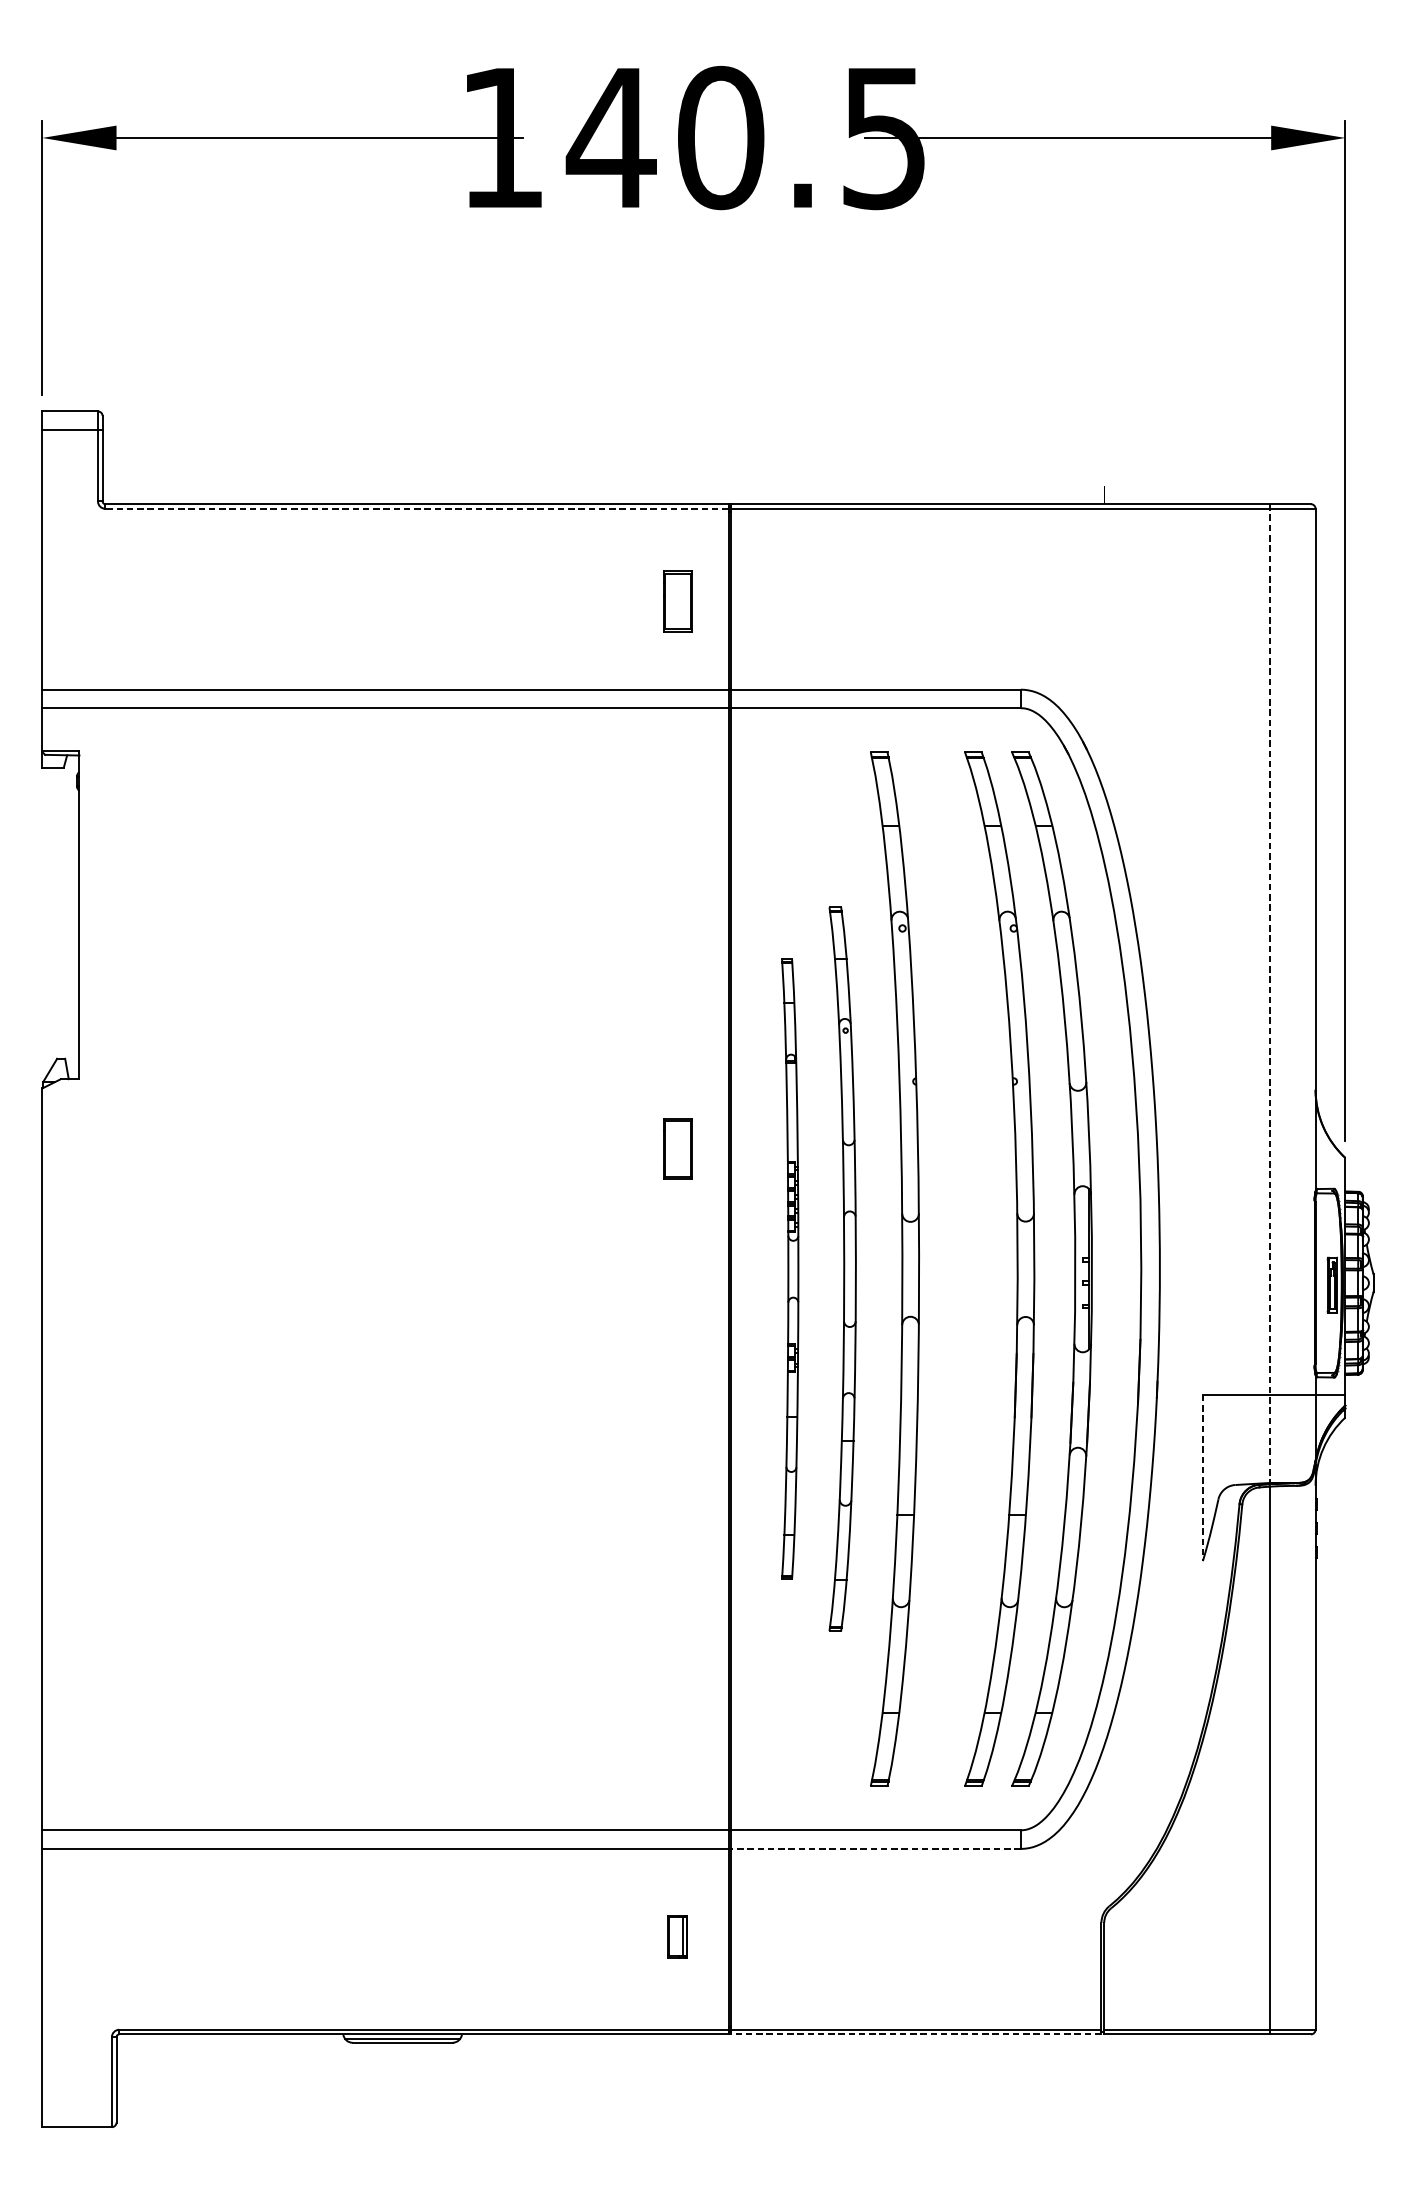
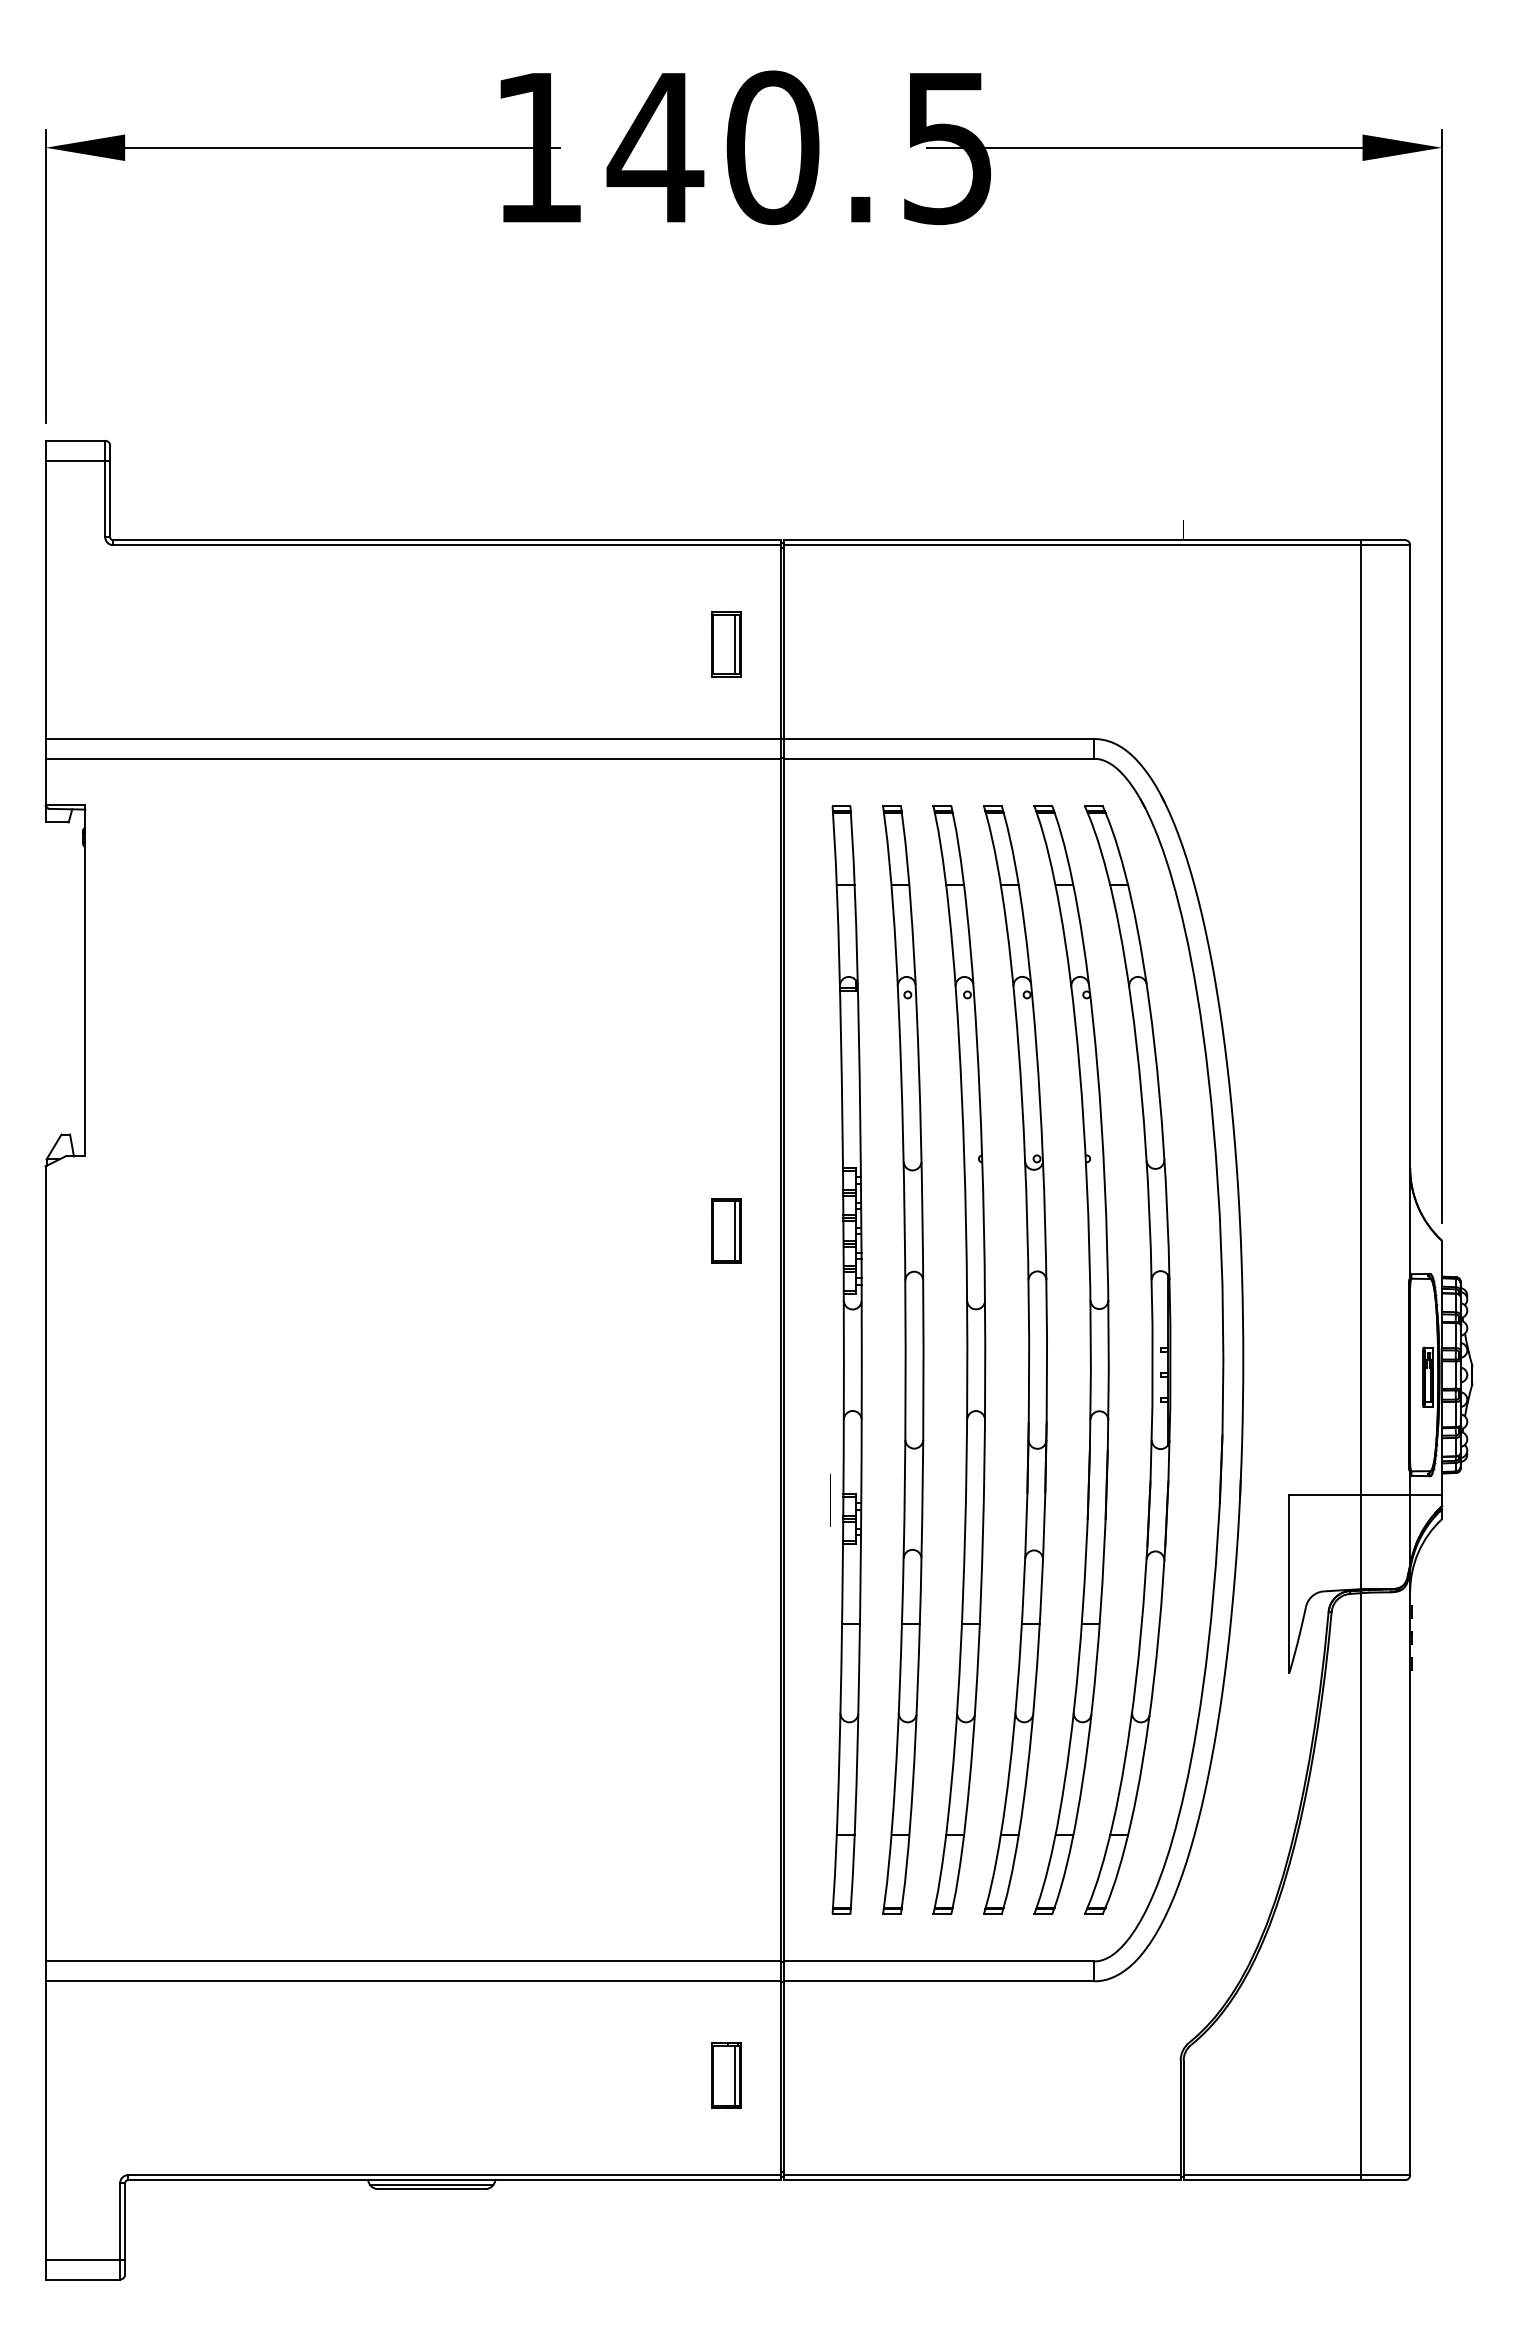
line: (417, 509) -> (447, 545), dashed -> solid
line: (686, 601) -> (735, 644), added
line: (1270, 994) -> (1361, 1065), dashed -> solid
line: (686, 1148) -> (735, 1230), added
part: (789, 1268) -> (846, 1359), size x1.67
part: (842, 1268) -> (903, 1359), size x1.43
part: (959, 1268) -> (1028, 1359), added
line: (1203, 1478) -> (1289, 1584), dashed -> solid
line: (875, 1849) -> (938, 1981), dashed -> solid
part: (677, 1936) -> (726, 2075), size x1.43
line: (915, 2034) -> (981, 2180), dashed -> solid
line: (79, 2108) -> (85, 2259), added

